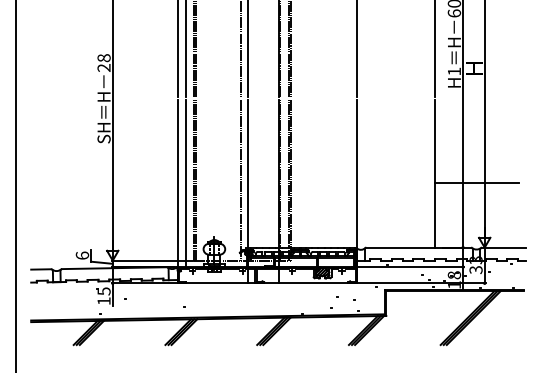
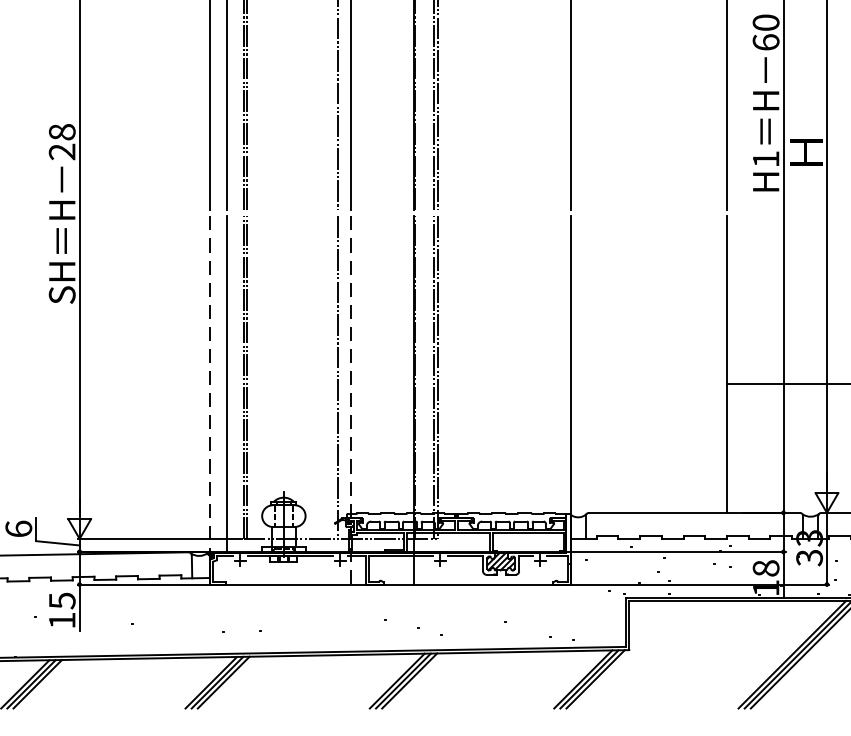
line: (177, 183) -> (209, 384), solid -> dashed
line: (247, 191) -> (350, 400), solid -> dashed

